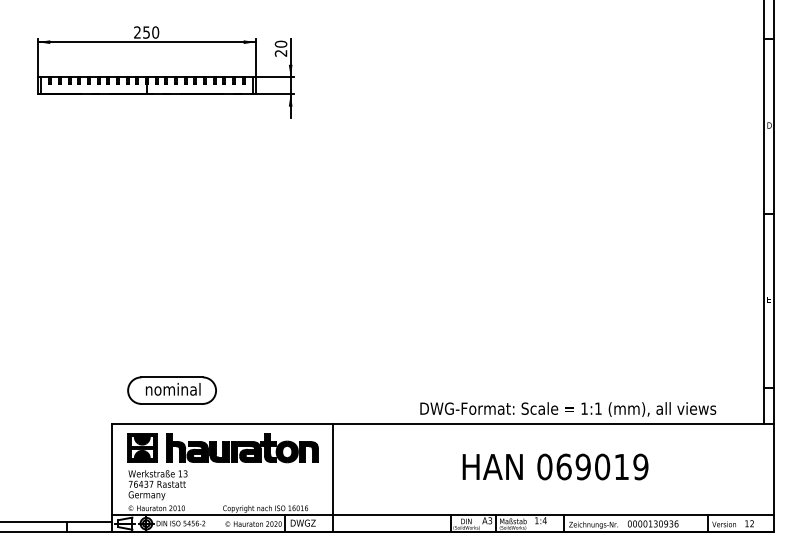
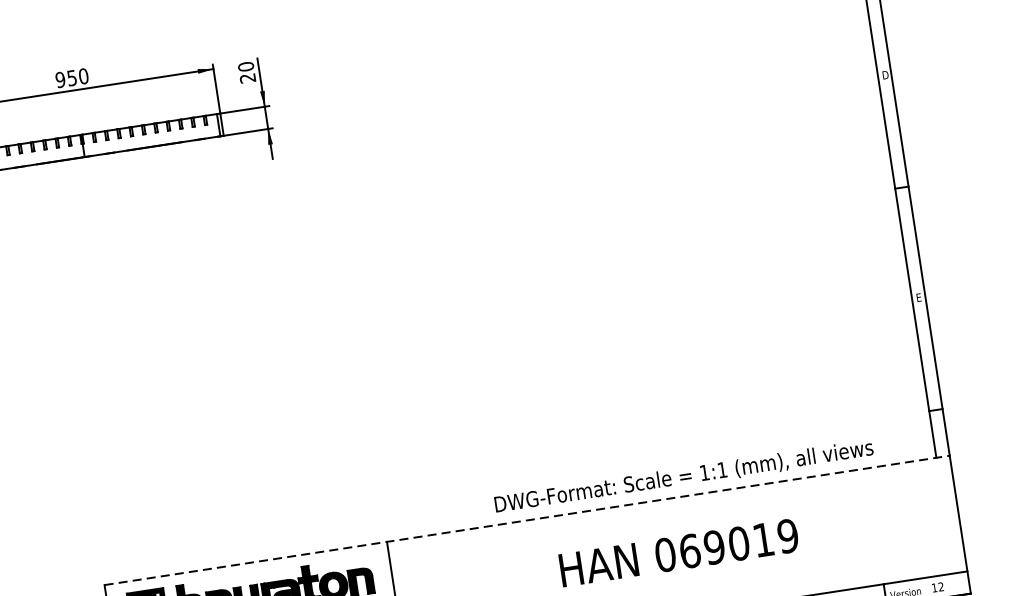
text: (137, 32) -> (60, 79), 250 -> 950
part: (171, 390) -> (173, 530), removed
line: (443, 424) -> (527, 520), solid -> dashed

